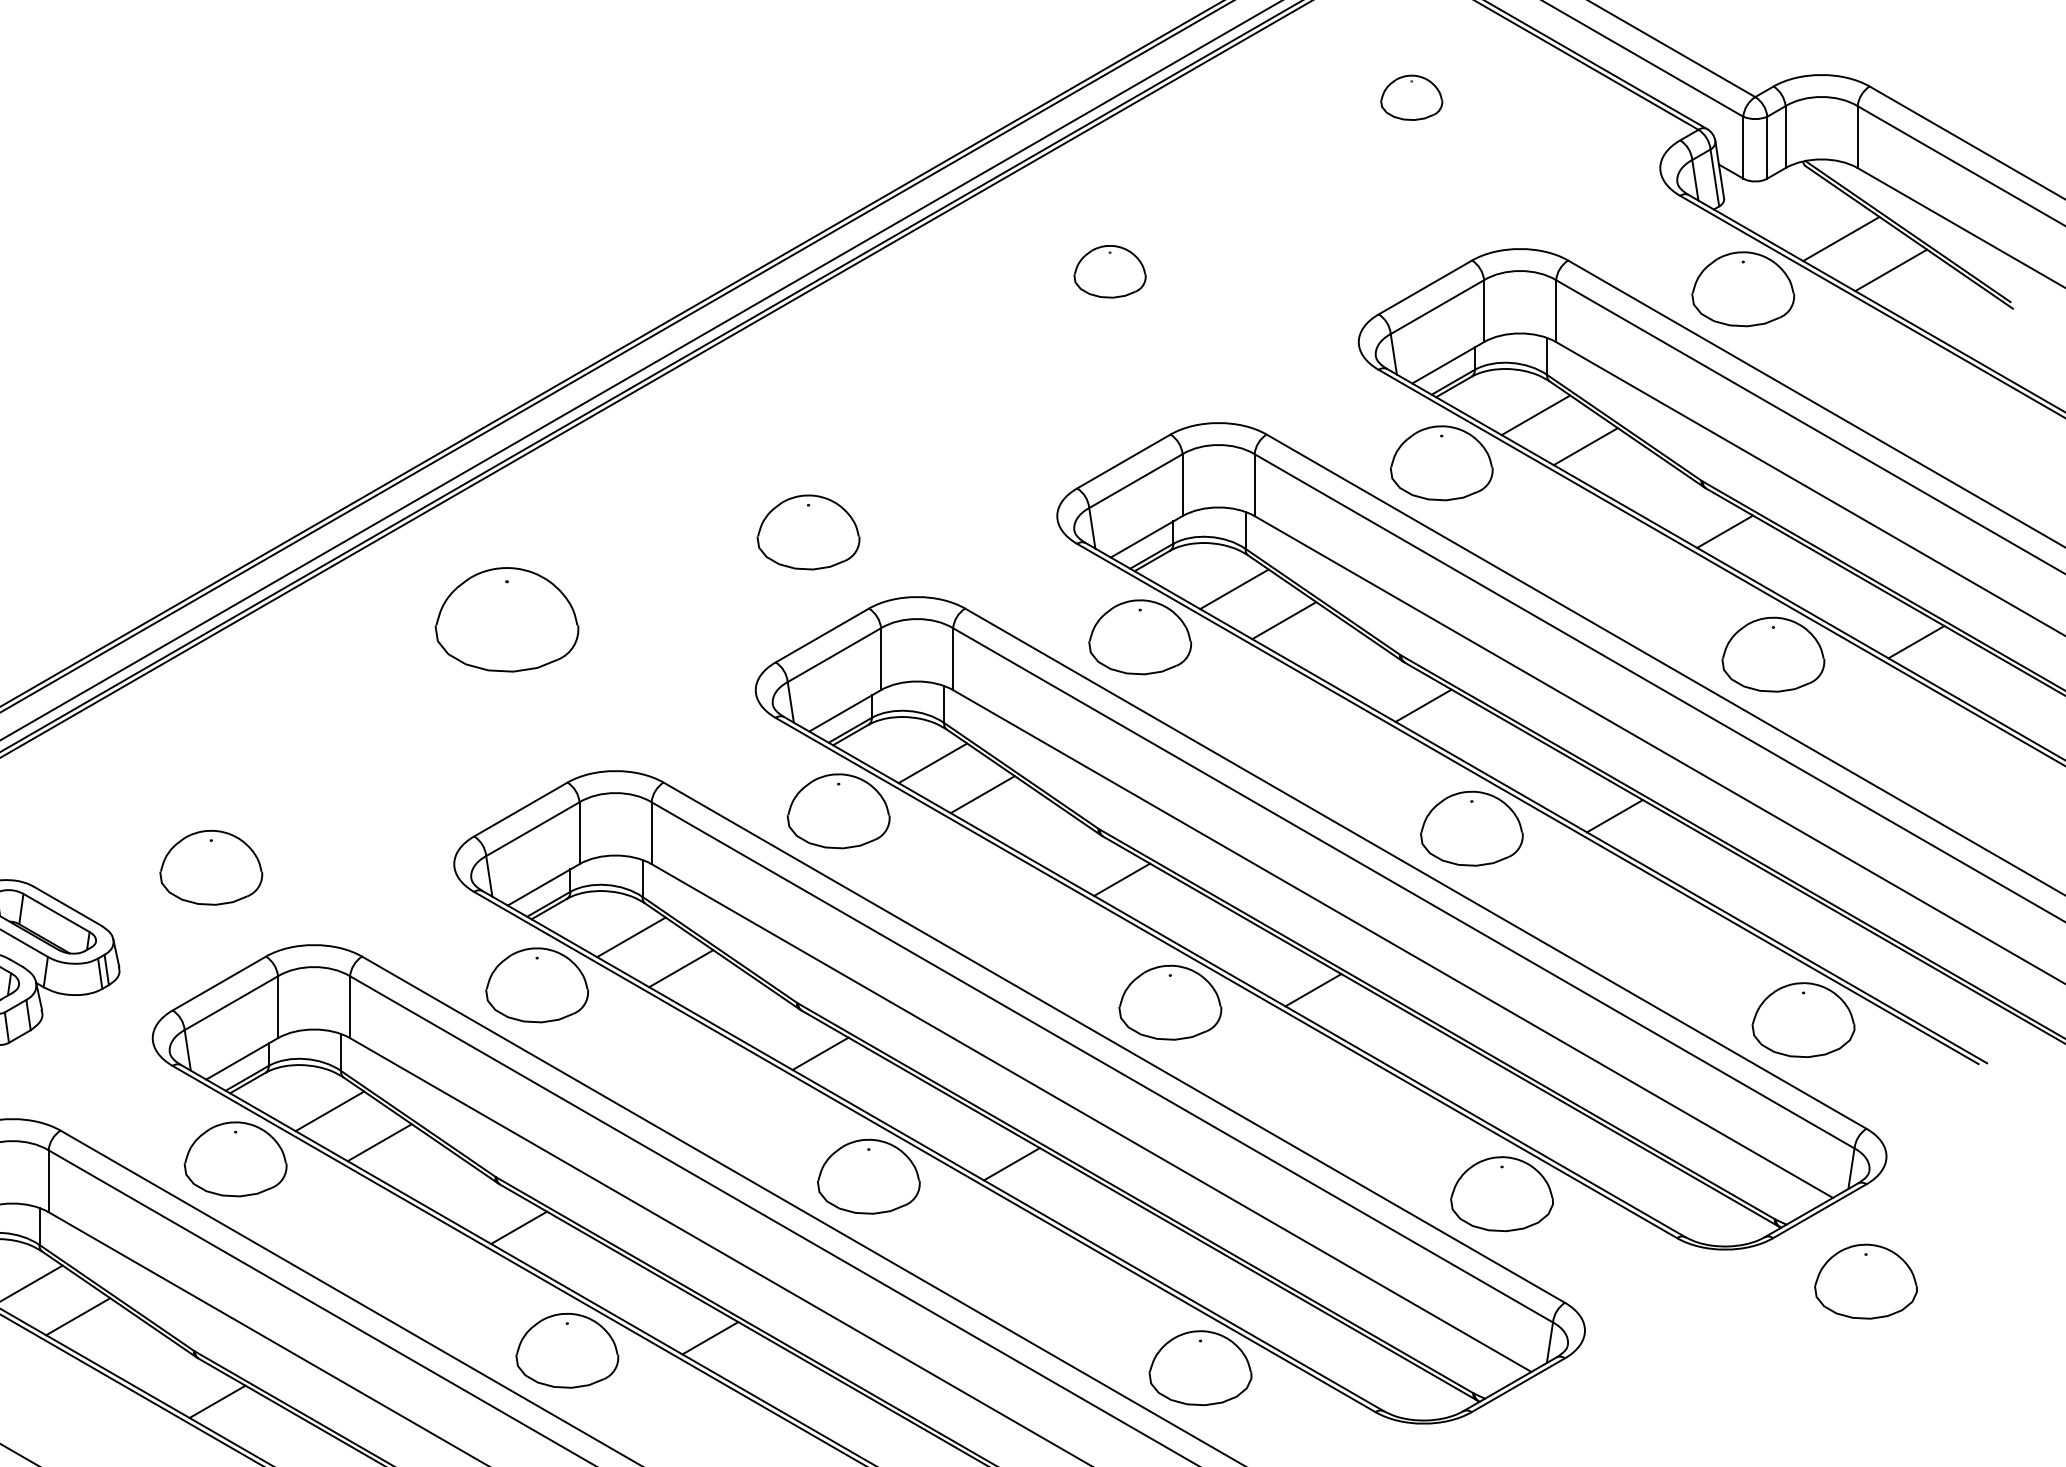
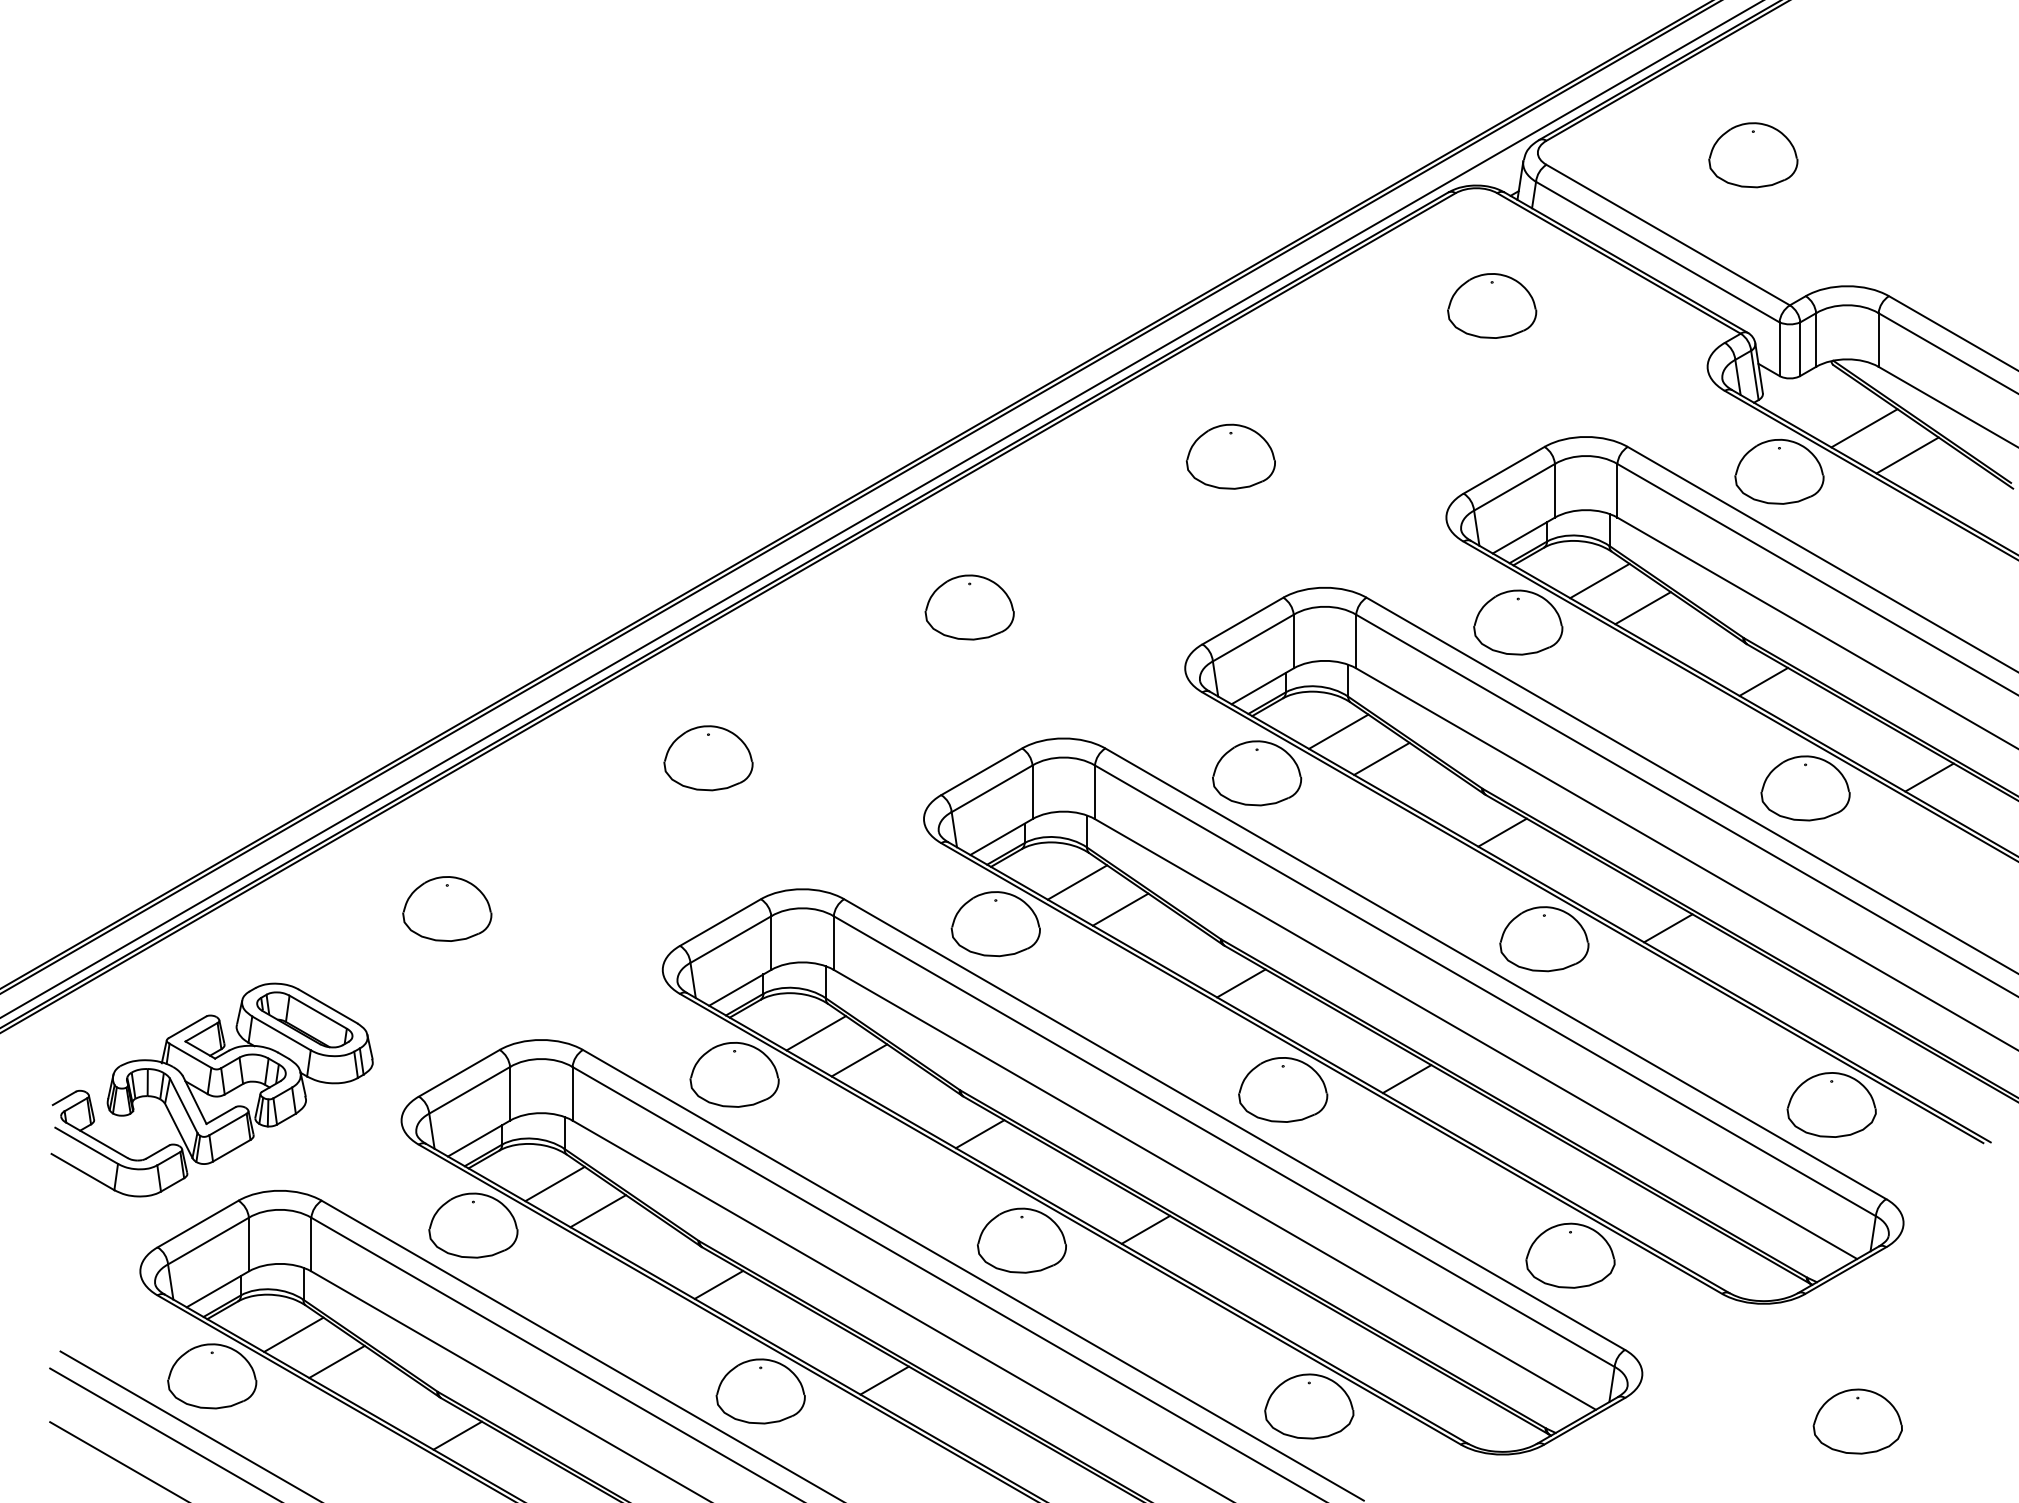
part: (1411, 97) -> (1492, 305), size x1.67
part: (1109, 271) -> (1230, 456), size x1.43
part: (808, 532) -> (969, 607), moved
part: (507, 620) -> (708, 758), size x0.71
part: (211, 867) -> (447, 908), moved
part: (1865, 1281) -> (1857, 1421), moved

